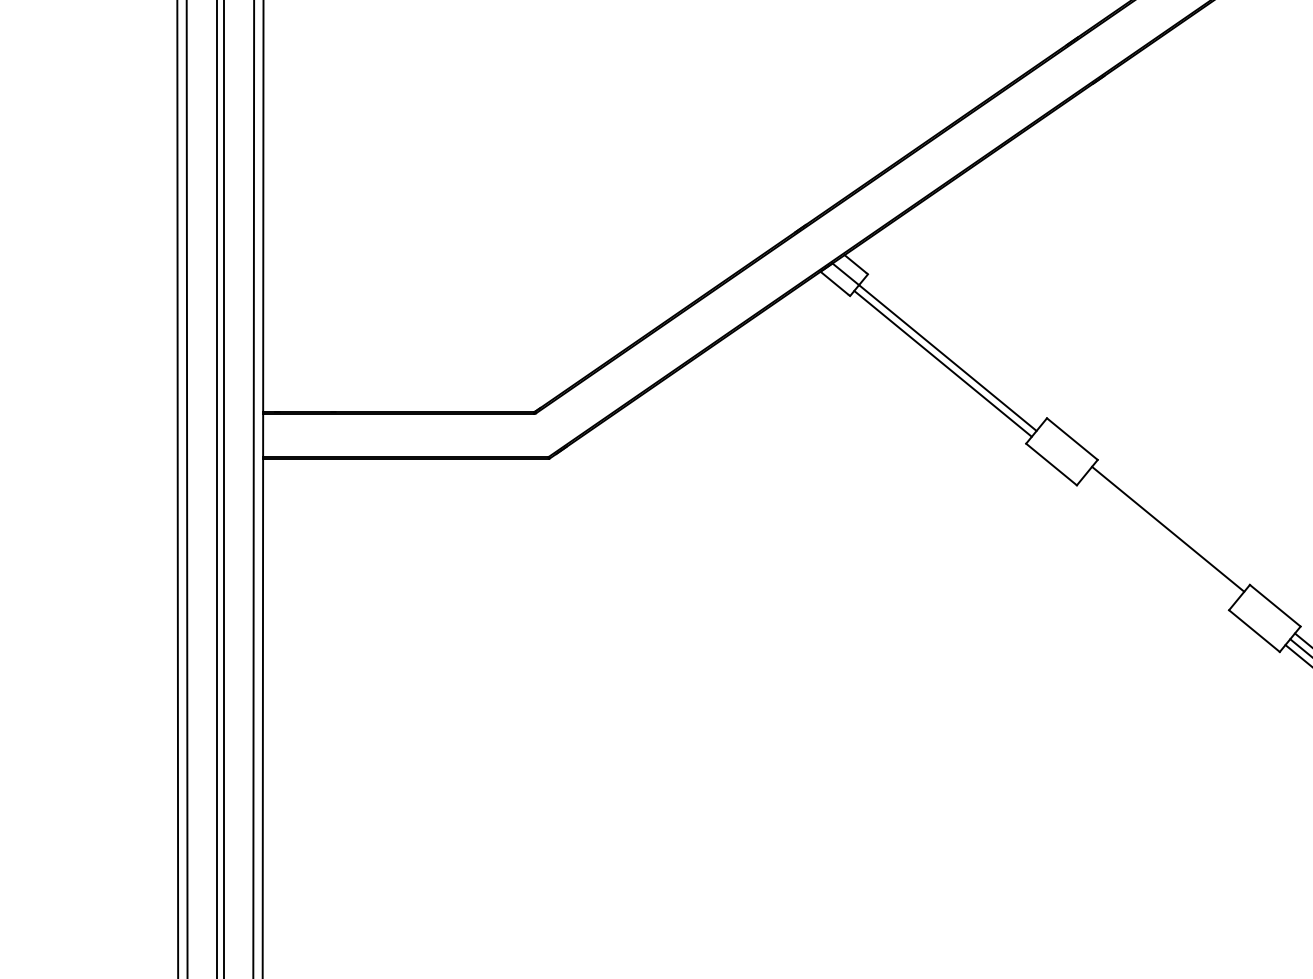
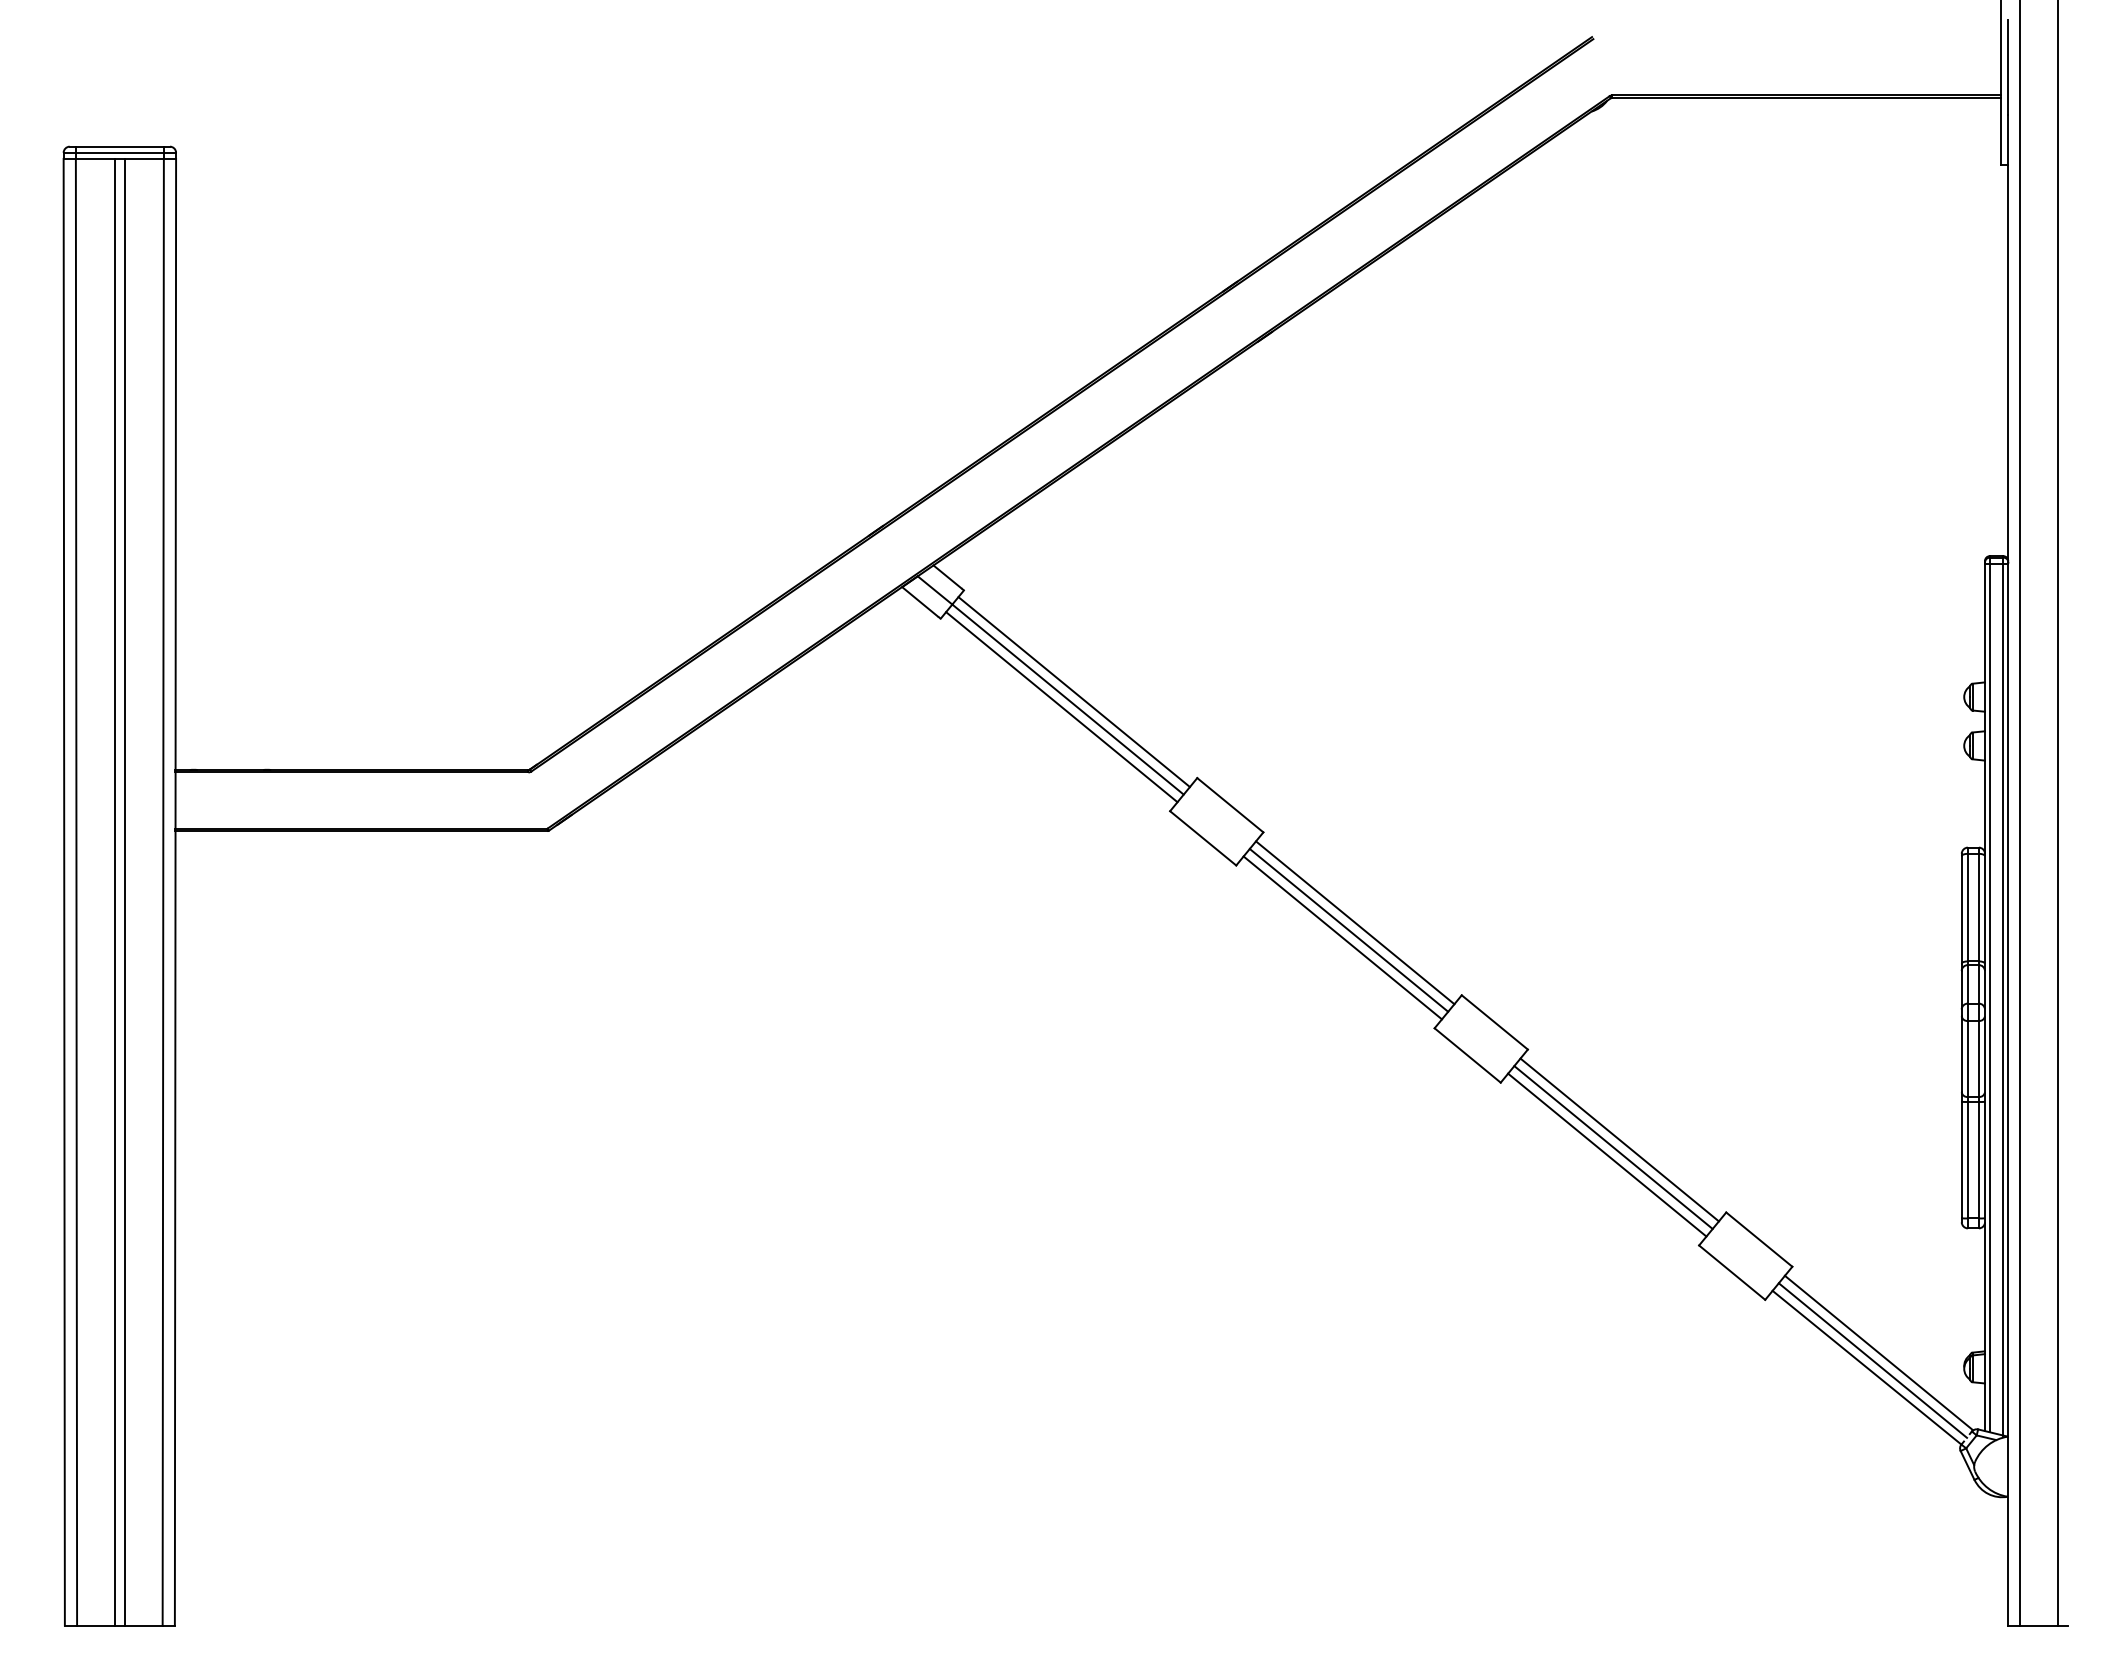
line: (952, 352) -> (1073, 692), added
line: (1163, 534) -> (1348, 929), added
line: (1158, 540) -> (1342, 937), added

